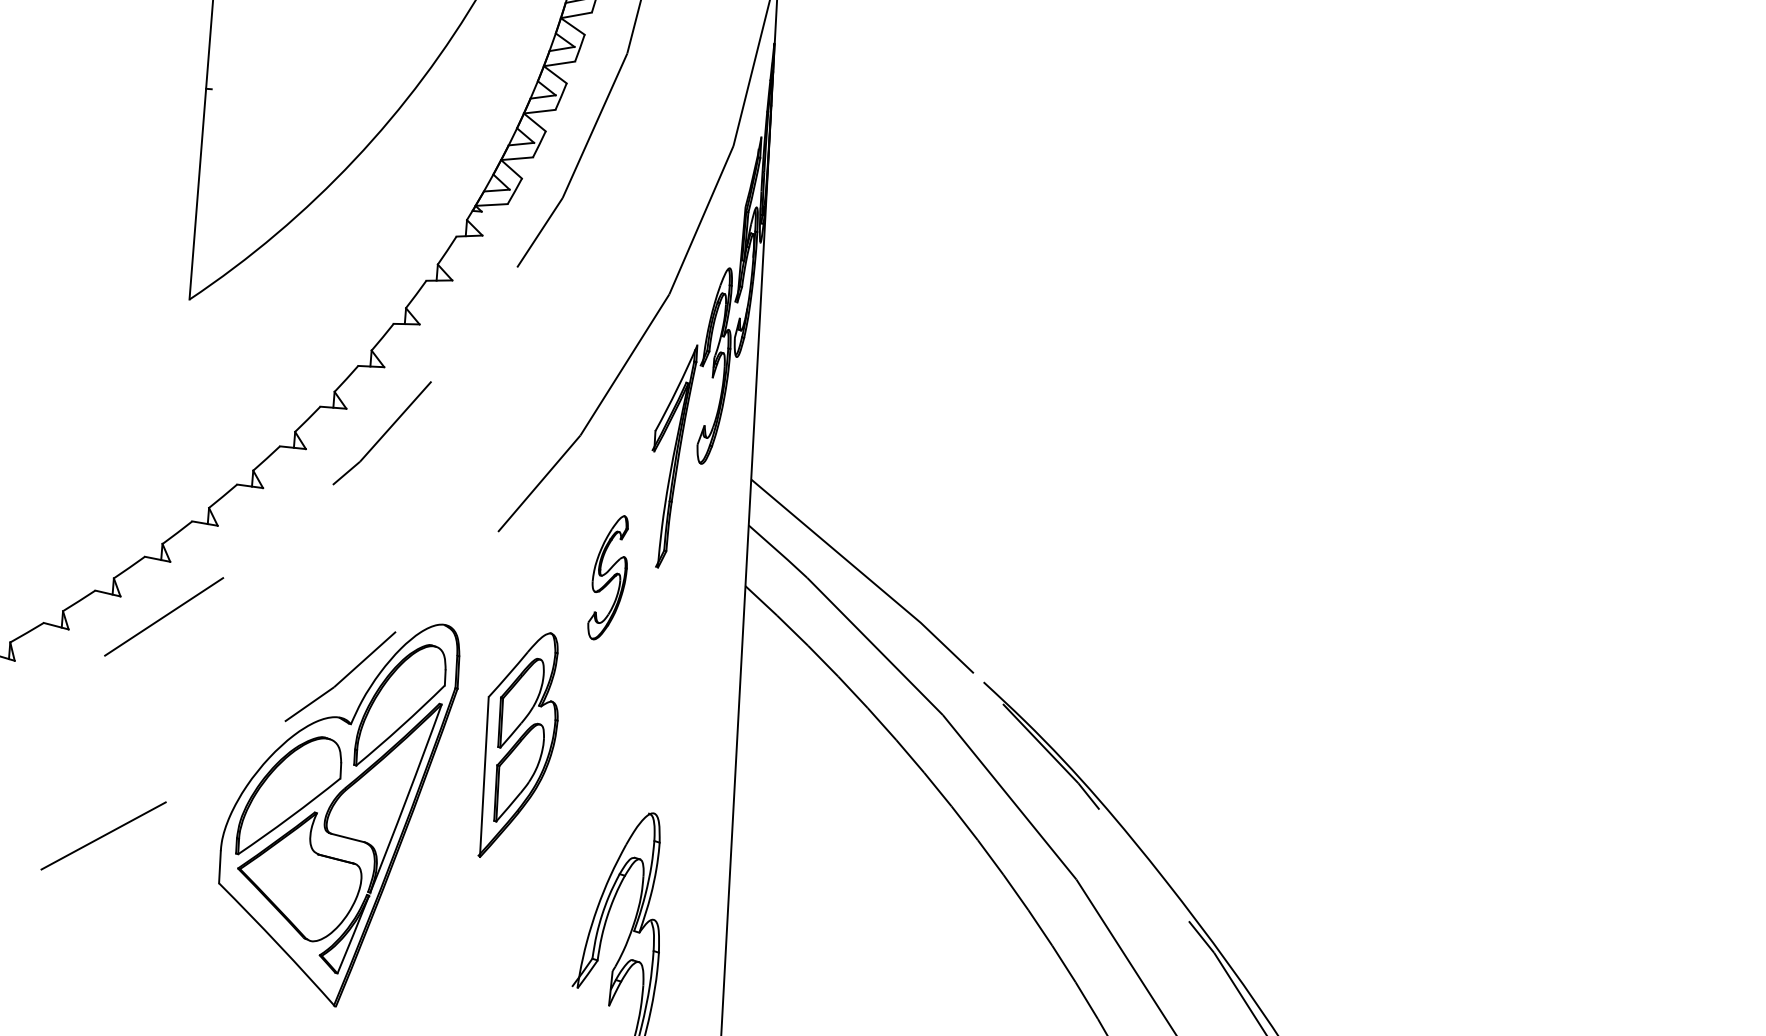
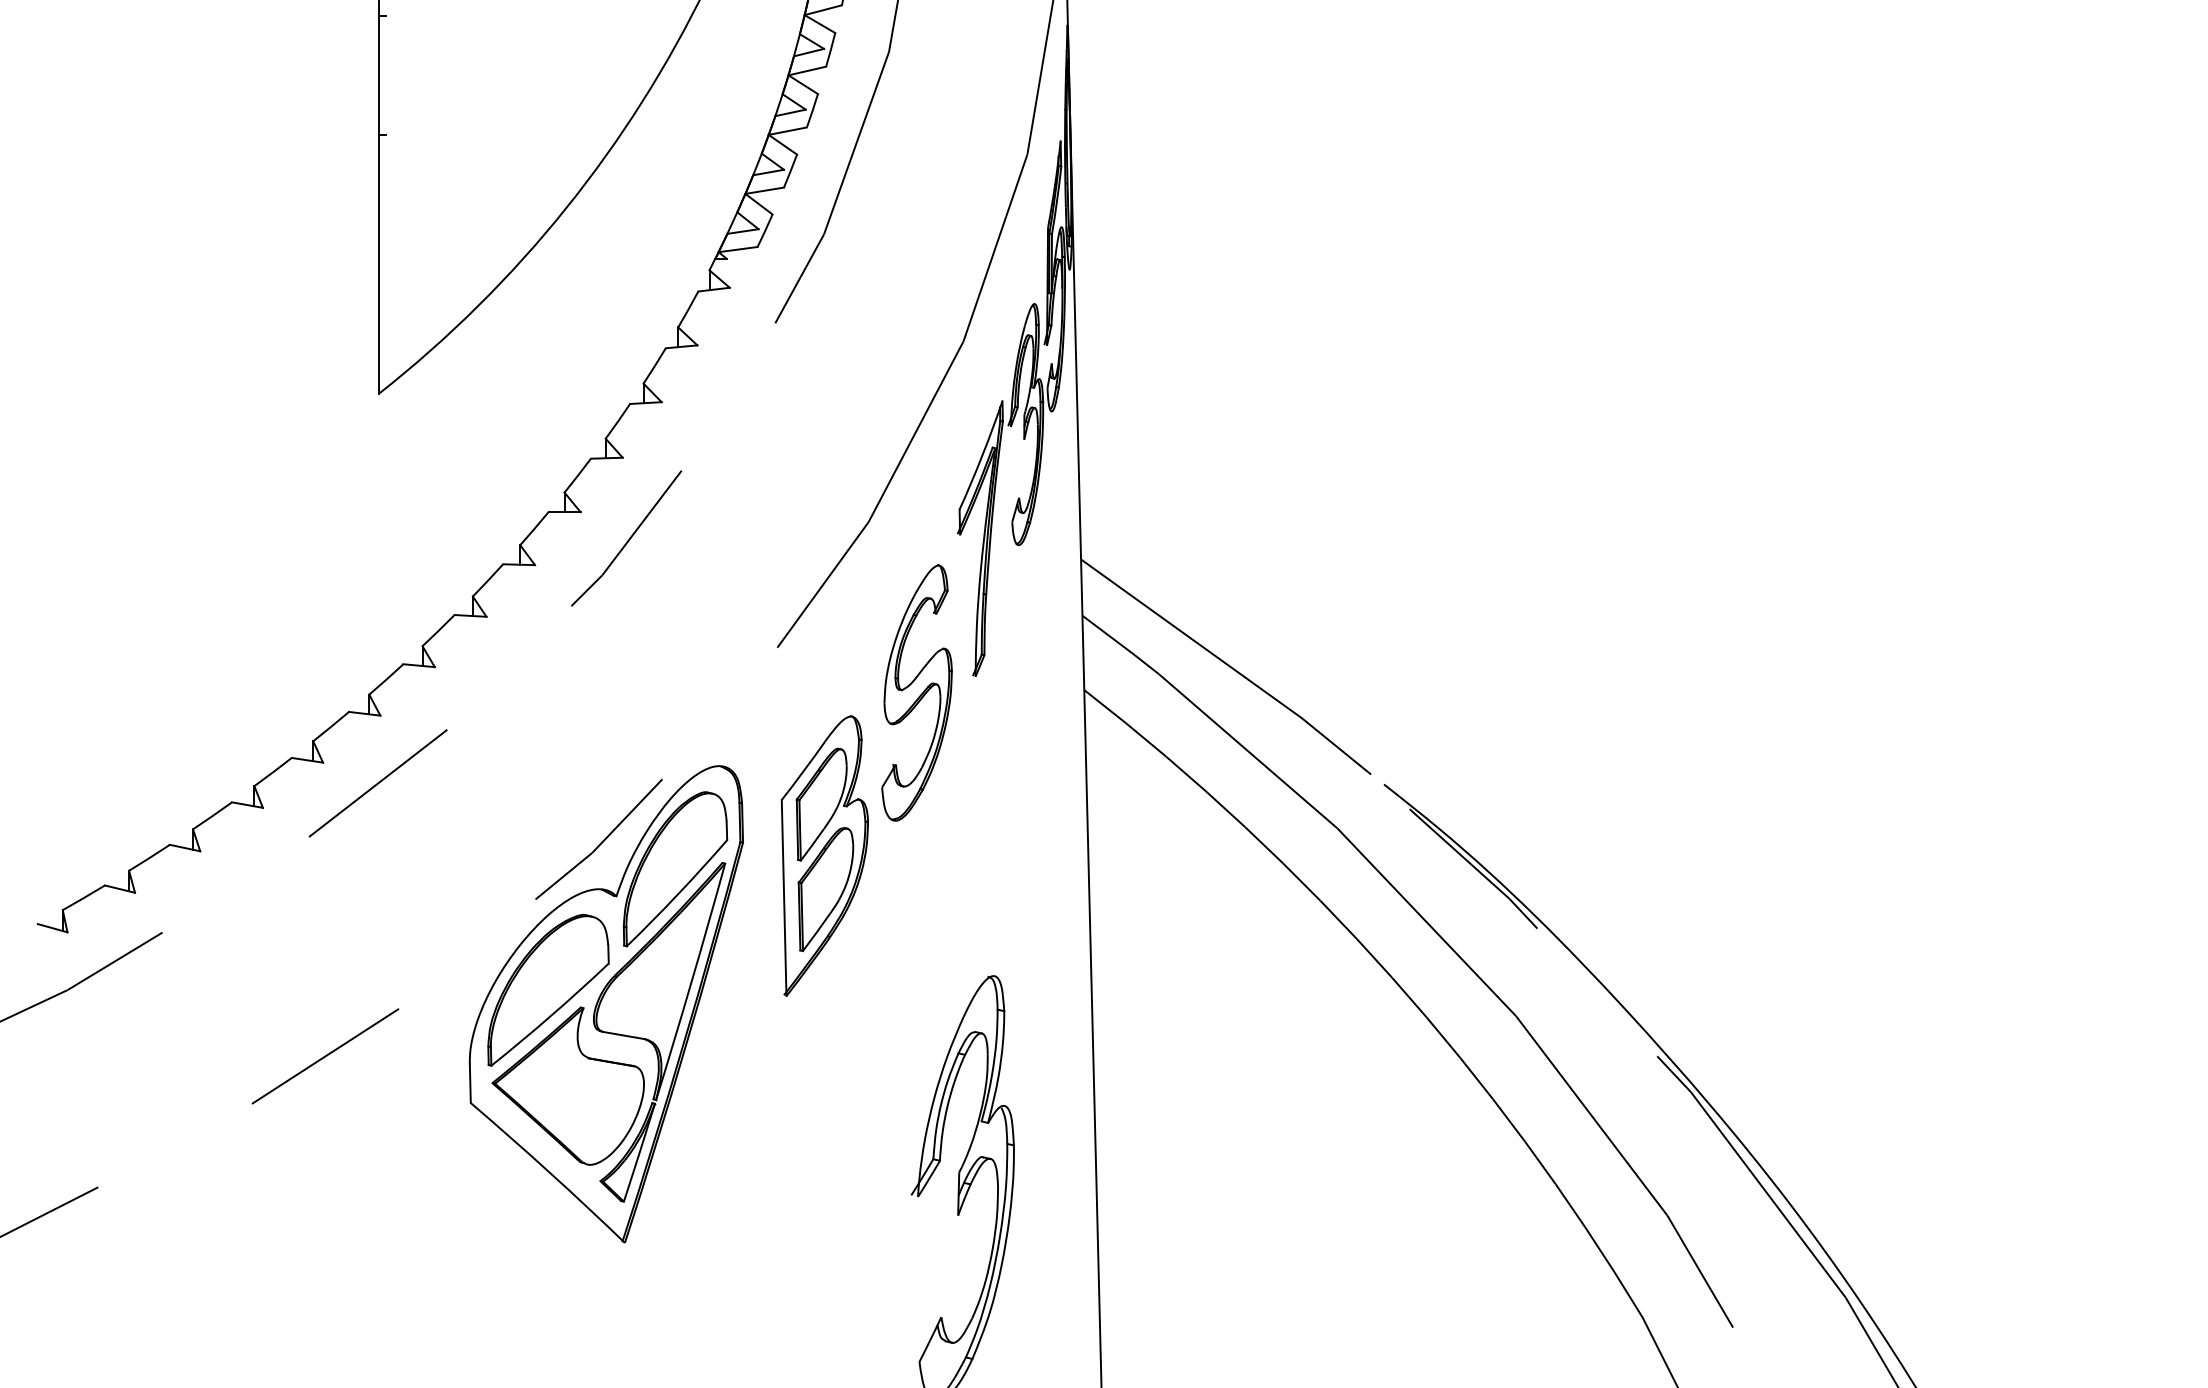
part: (608, 577) -> (916, 692), size x1.67
part: (519, 745) -> (824, 855), moved

